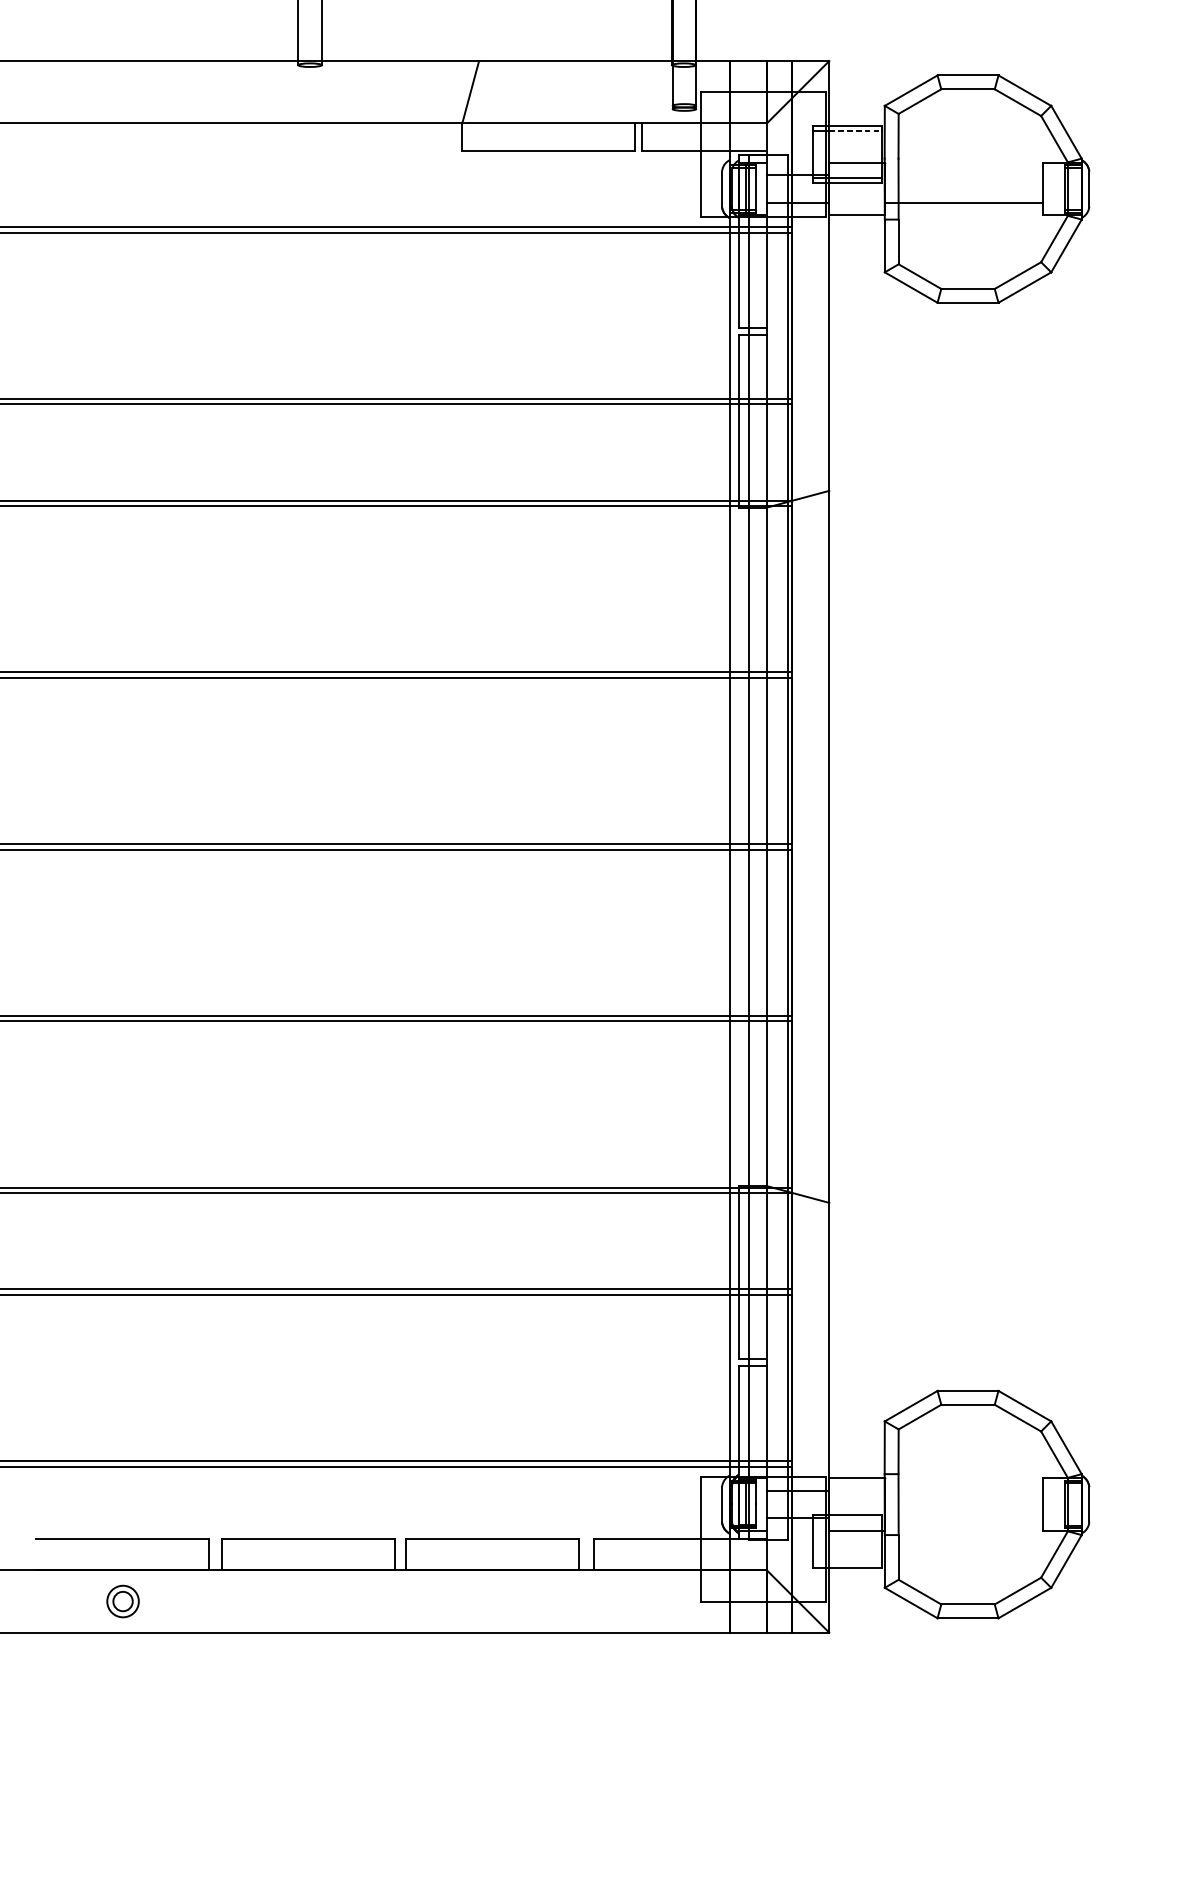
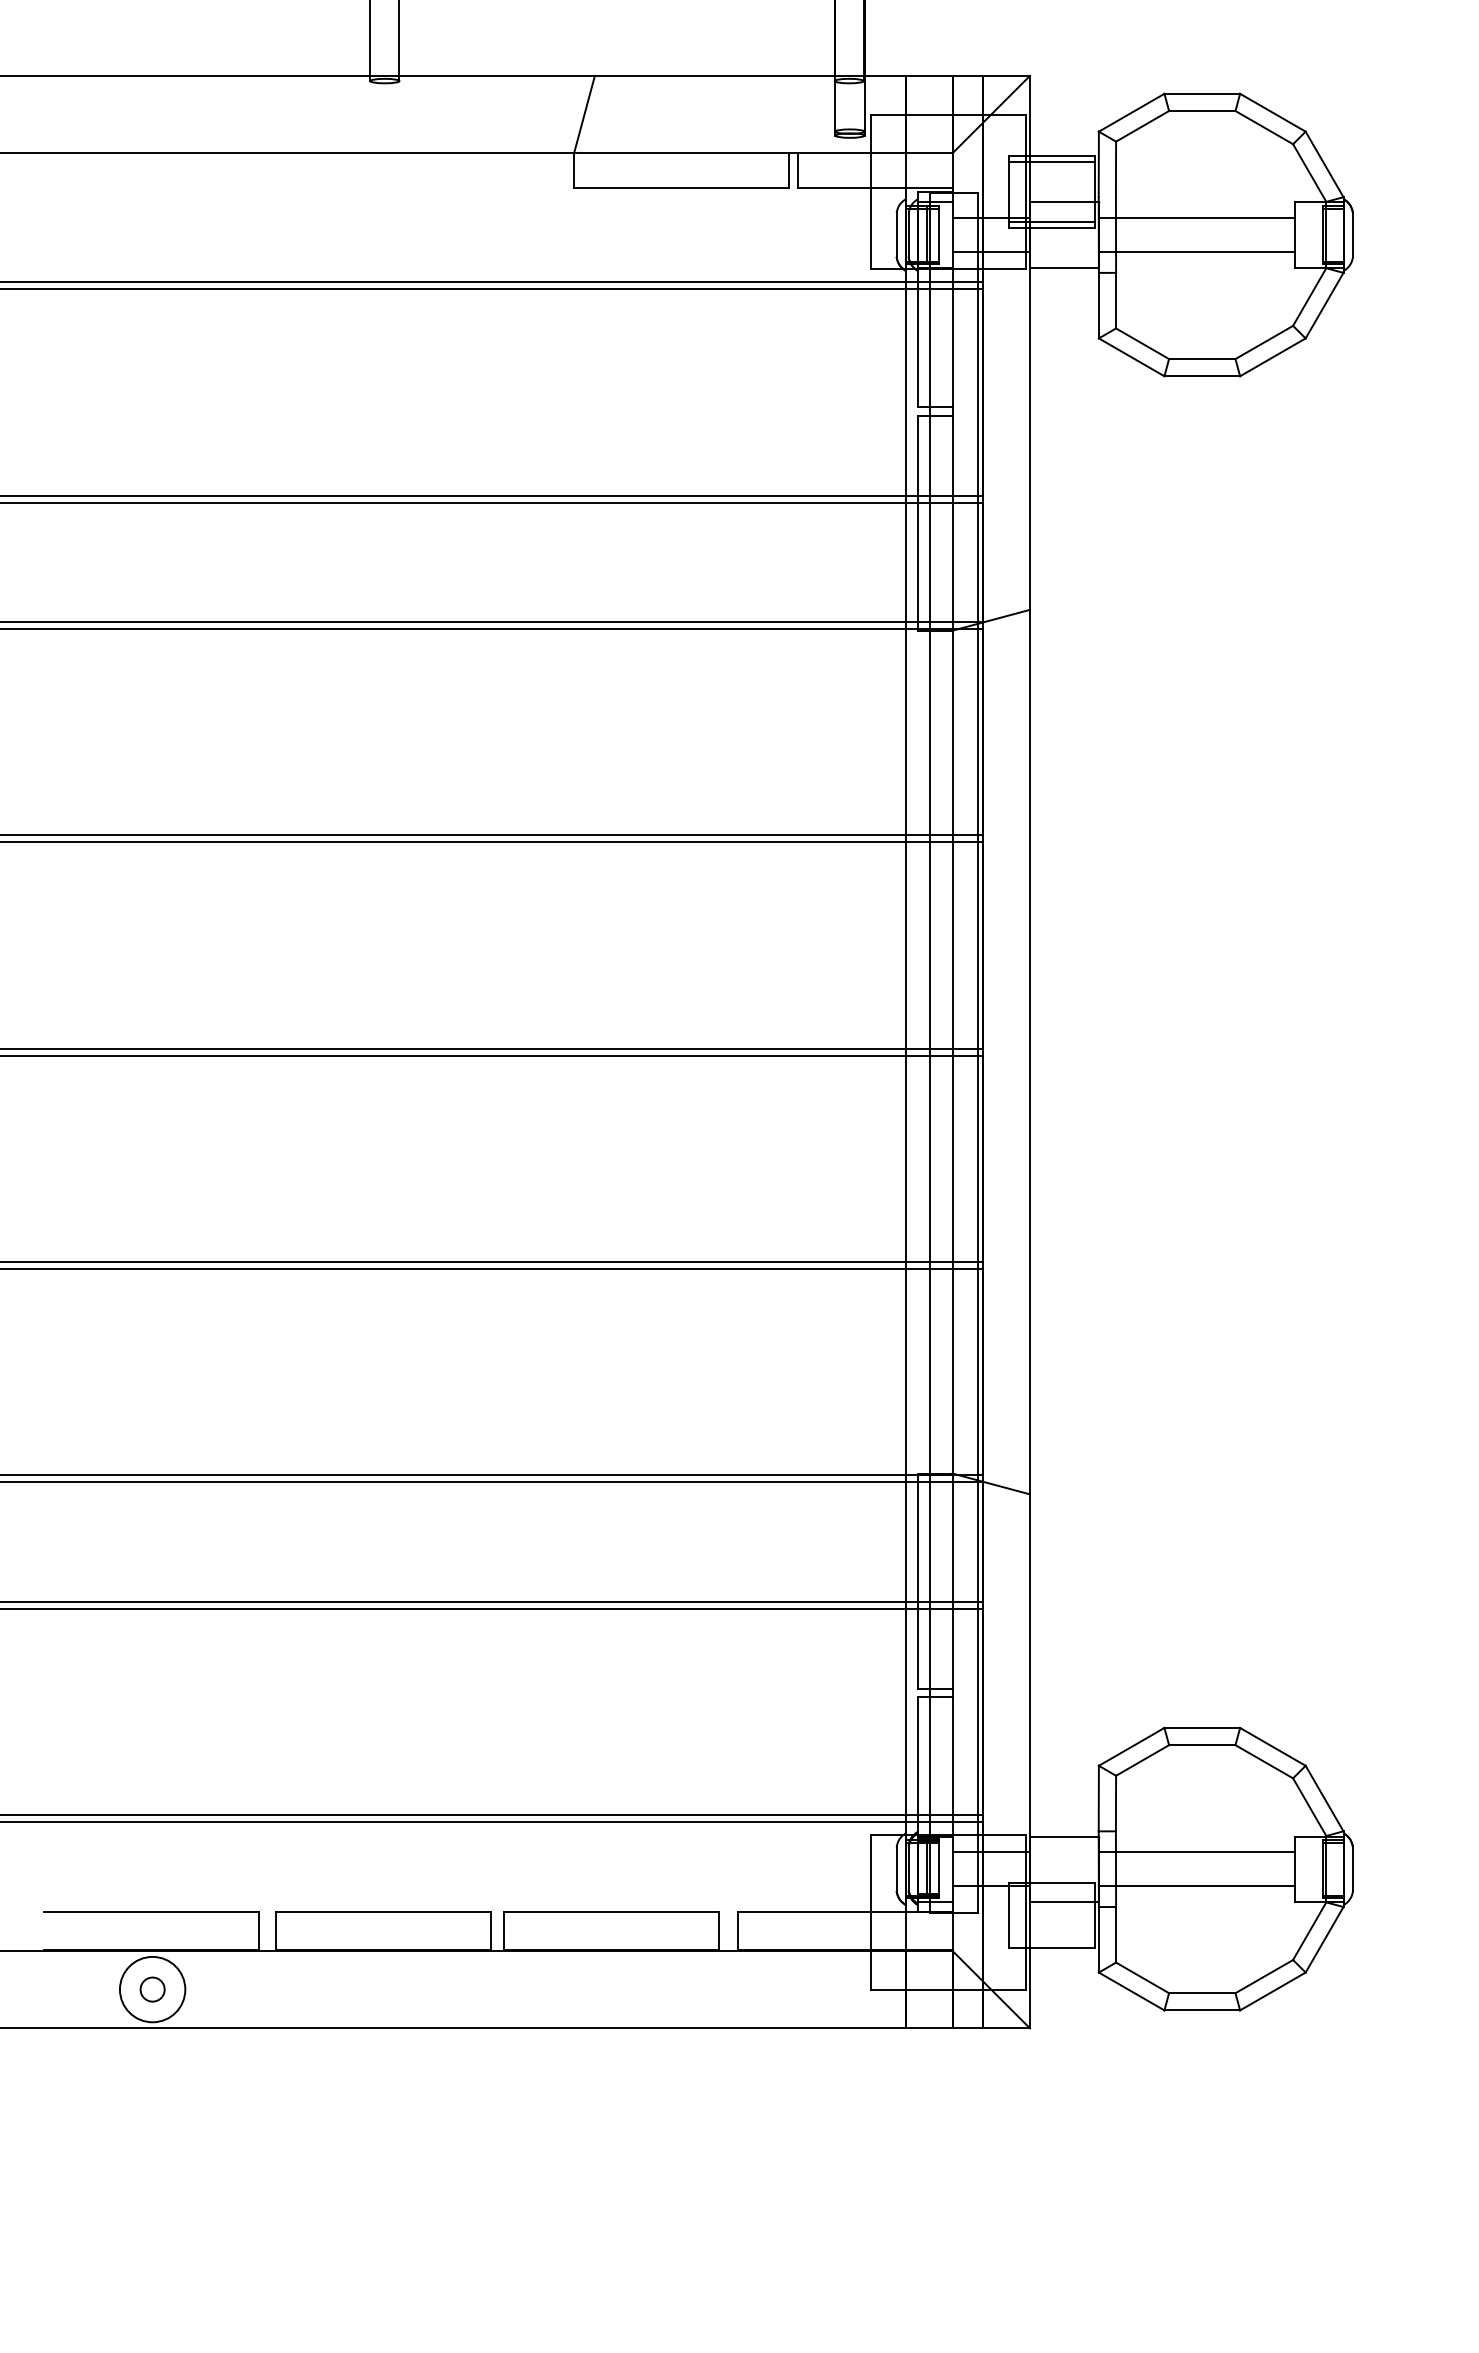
line: (855, 130) -> (1062, 162), dashed -> solid
line: (963, 175) -> (1196, 217), added
line: (963, 1490) -> (1196, 1851), added
line: (963, 1518) -> (1196, 1886), added
circle: (122, 1601) -> (152, 1989), size x1.67

